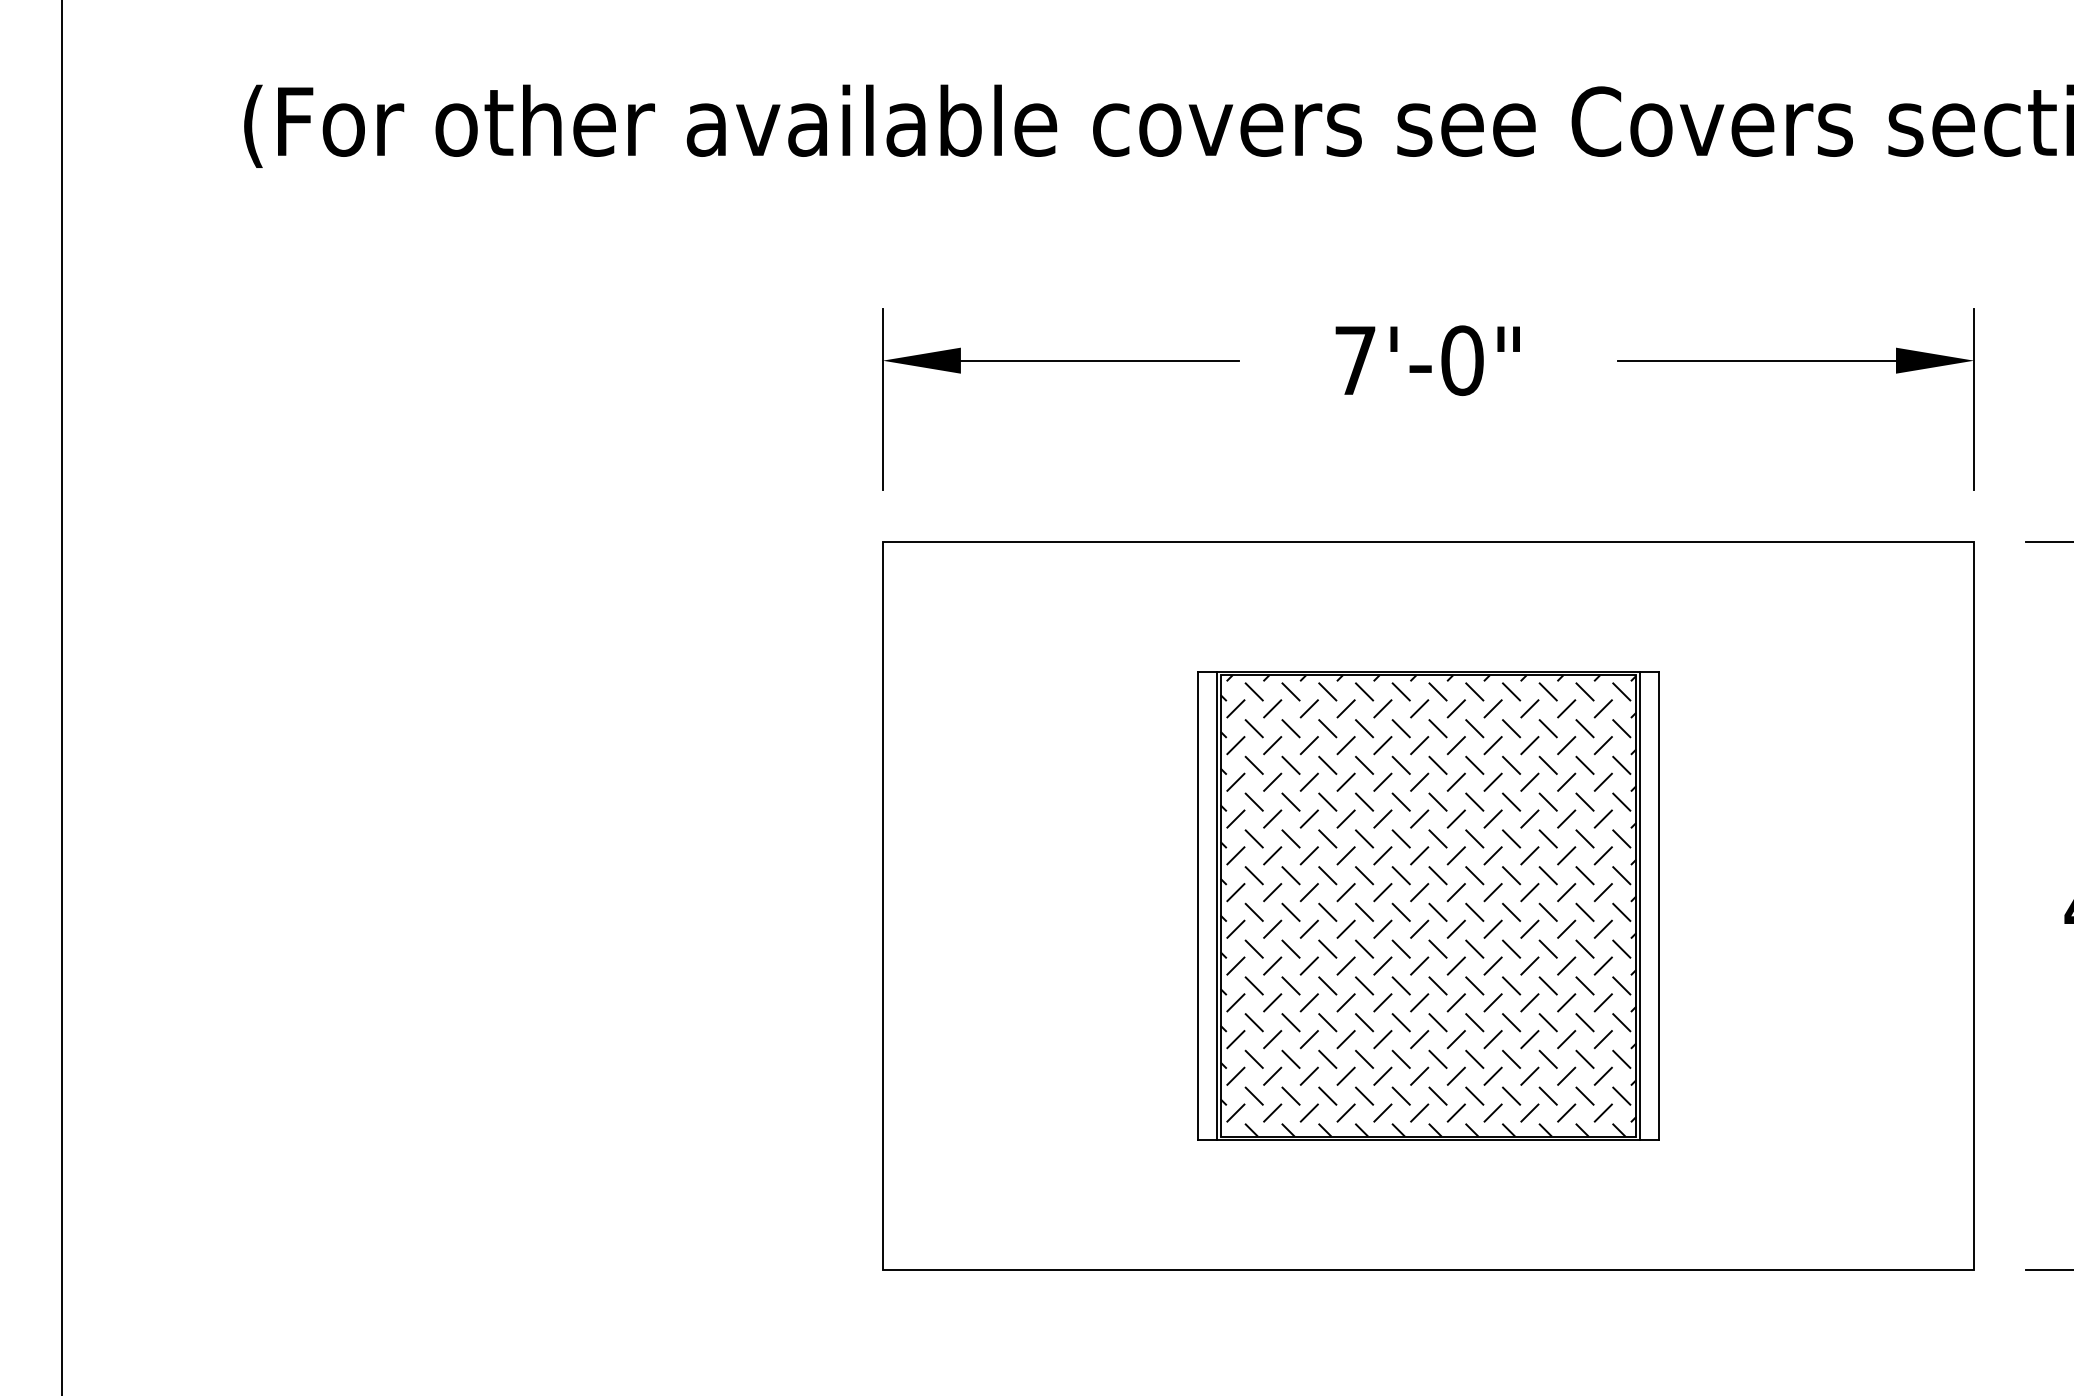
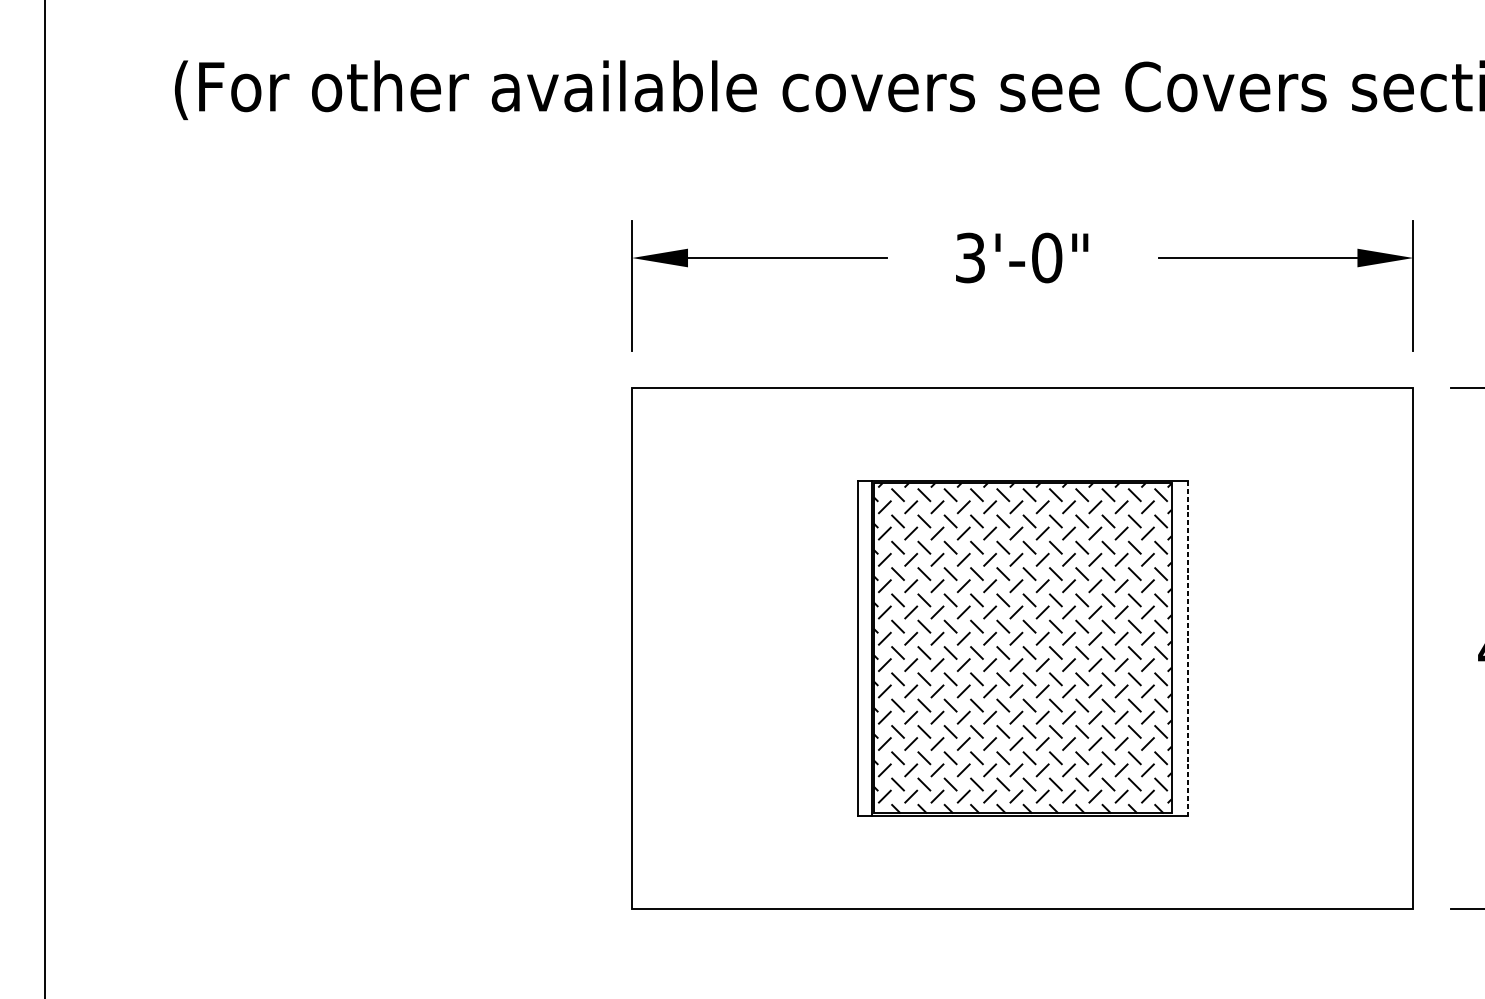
text: (1355, 360) -> (970, 257), 7'-0" -> 3'-0"
line: (1639, 905) -> (1173, 648), removed
line: (1659, 905) -> (1188, 648), solid -> dashed

